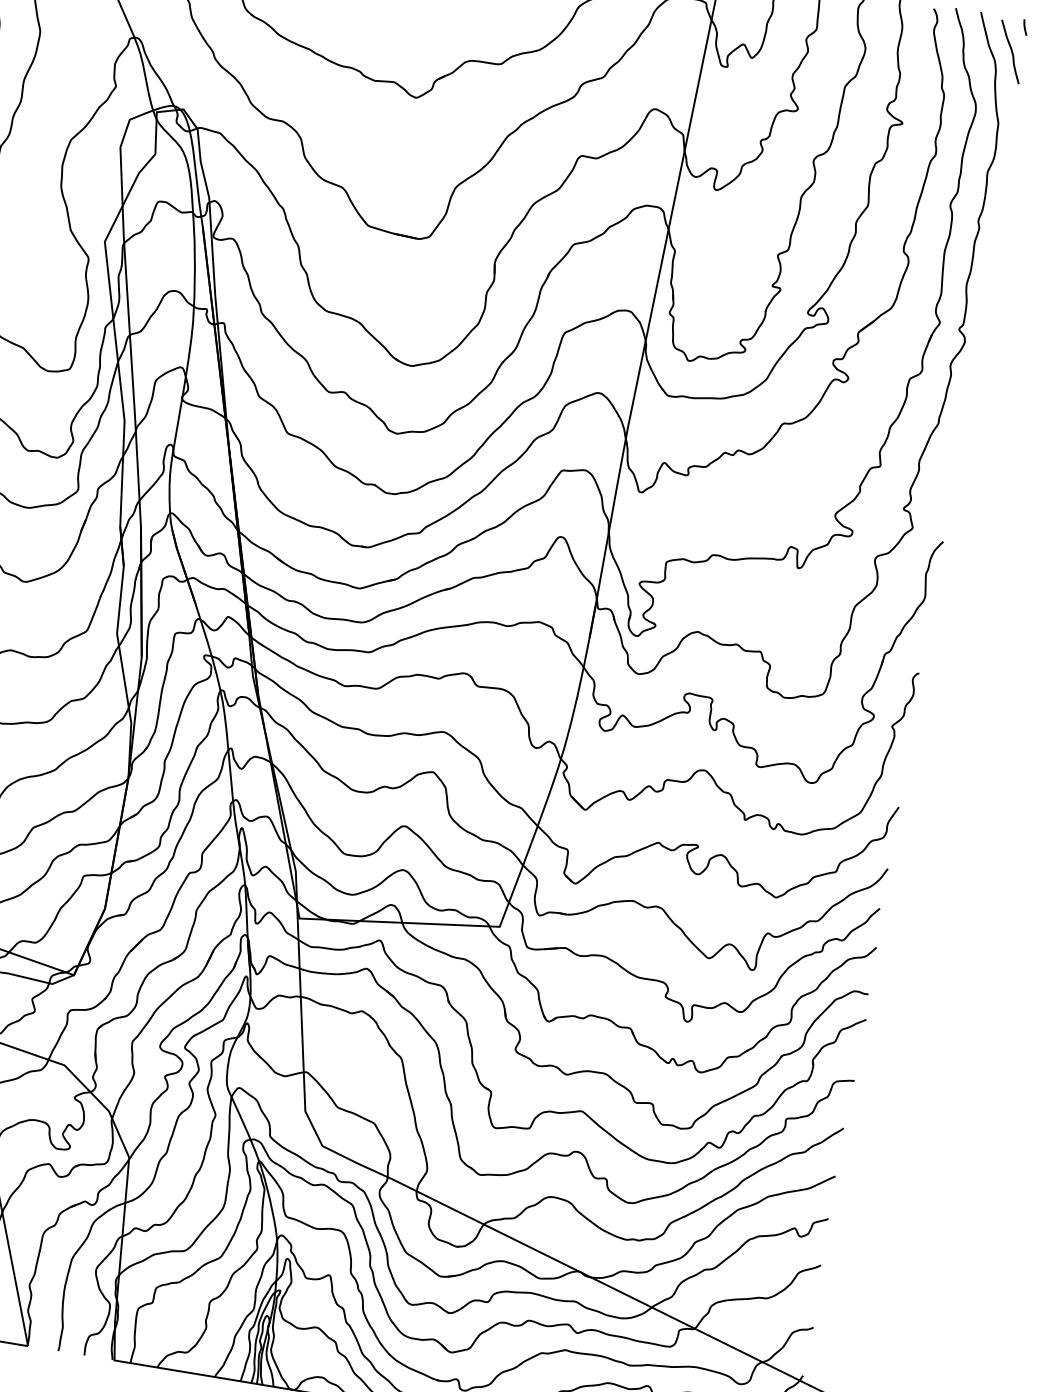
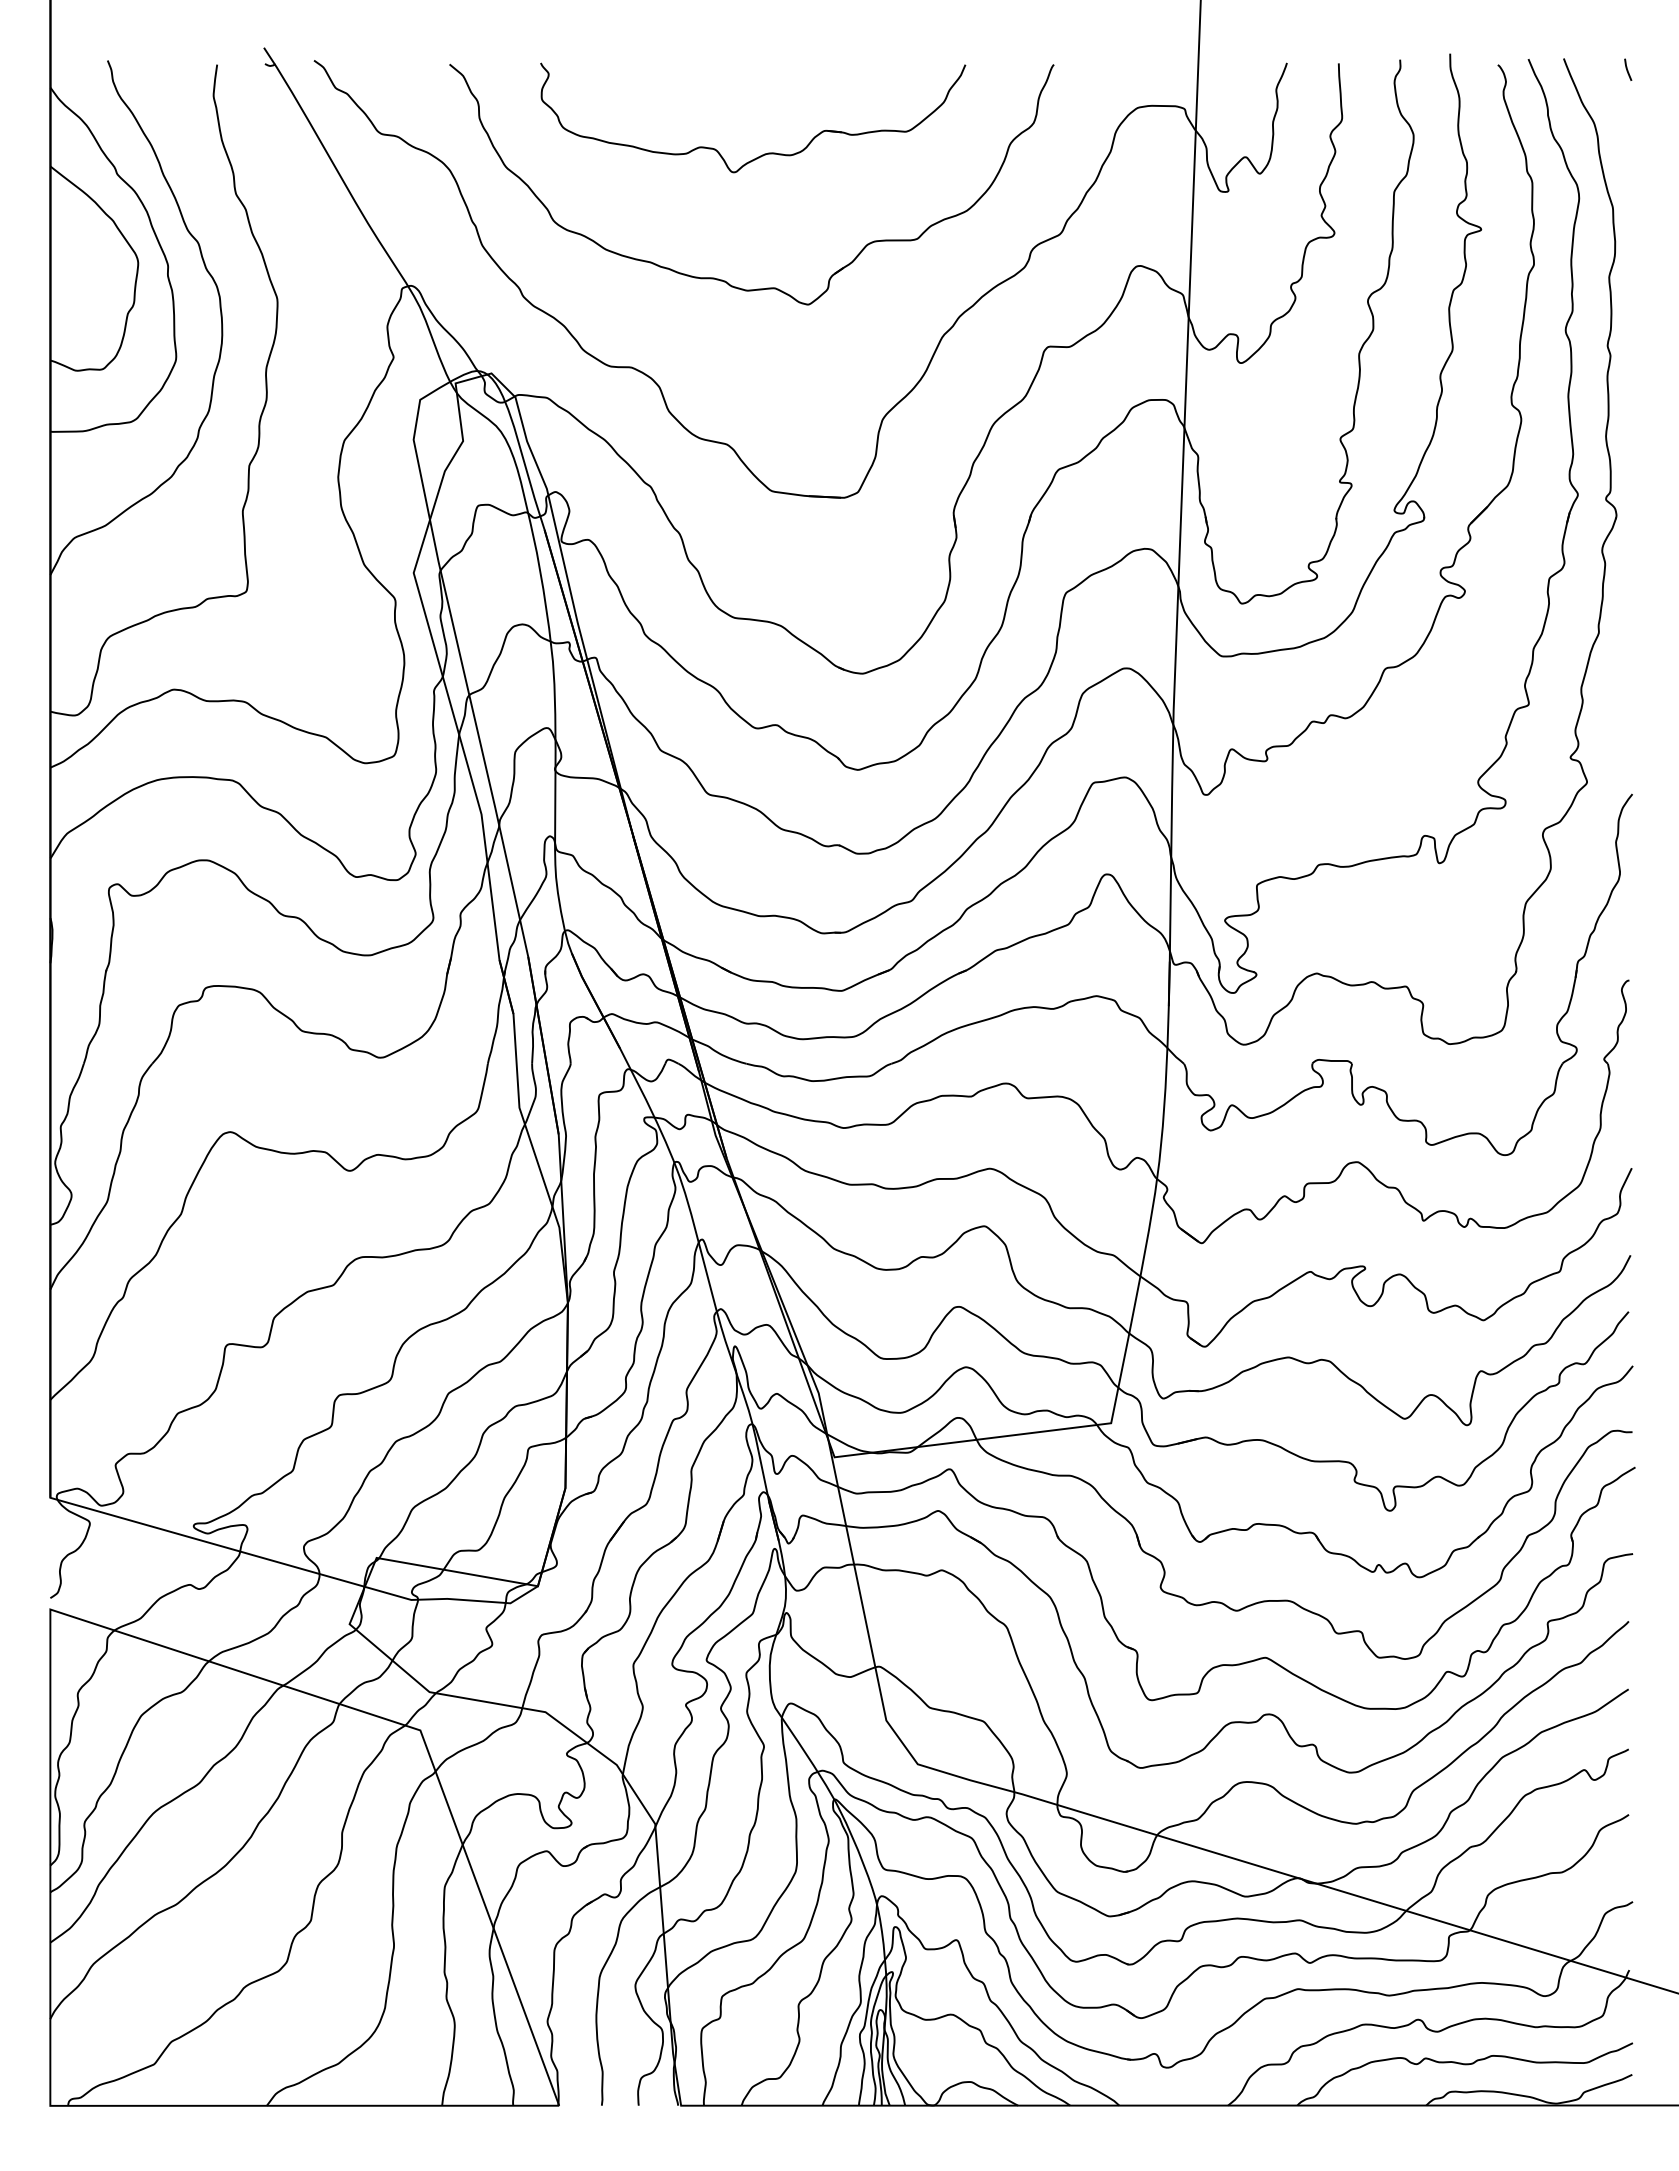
curve: (1011, 51) -> (1614, 106), removed

